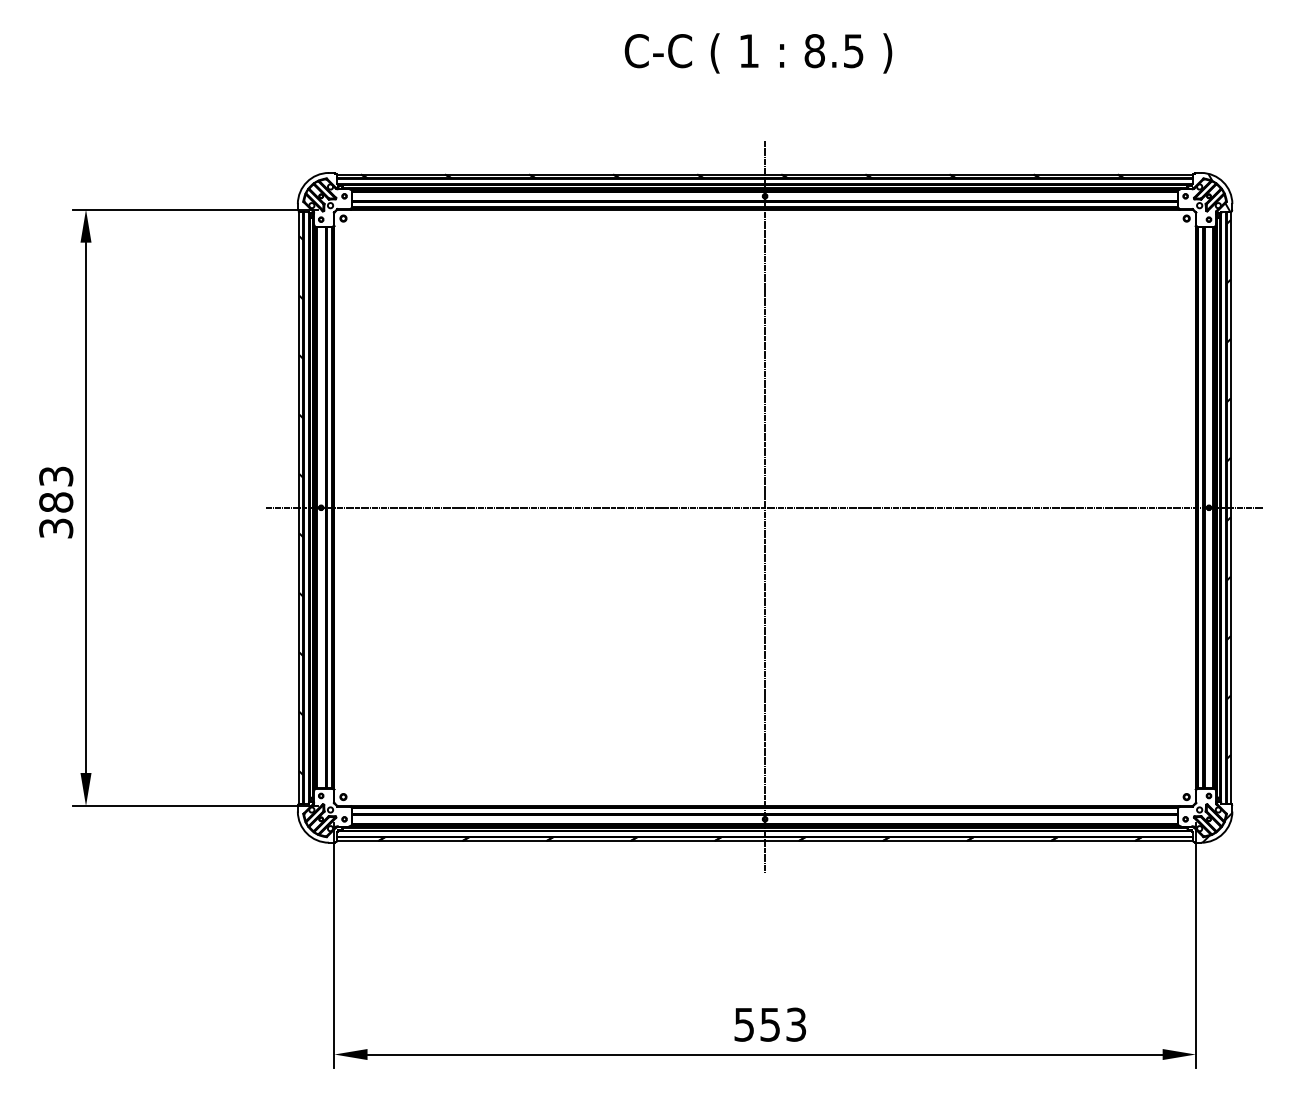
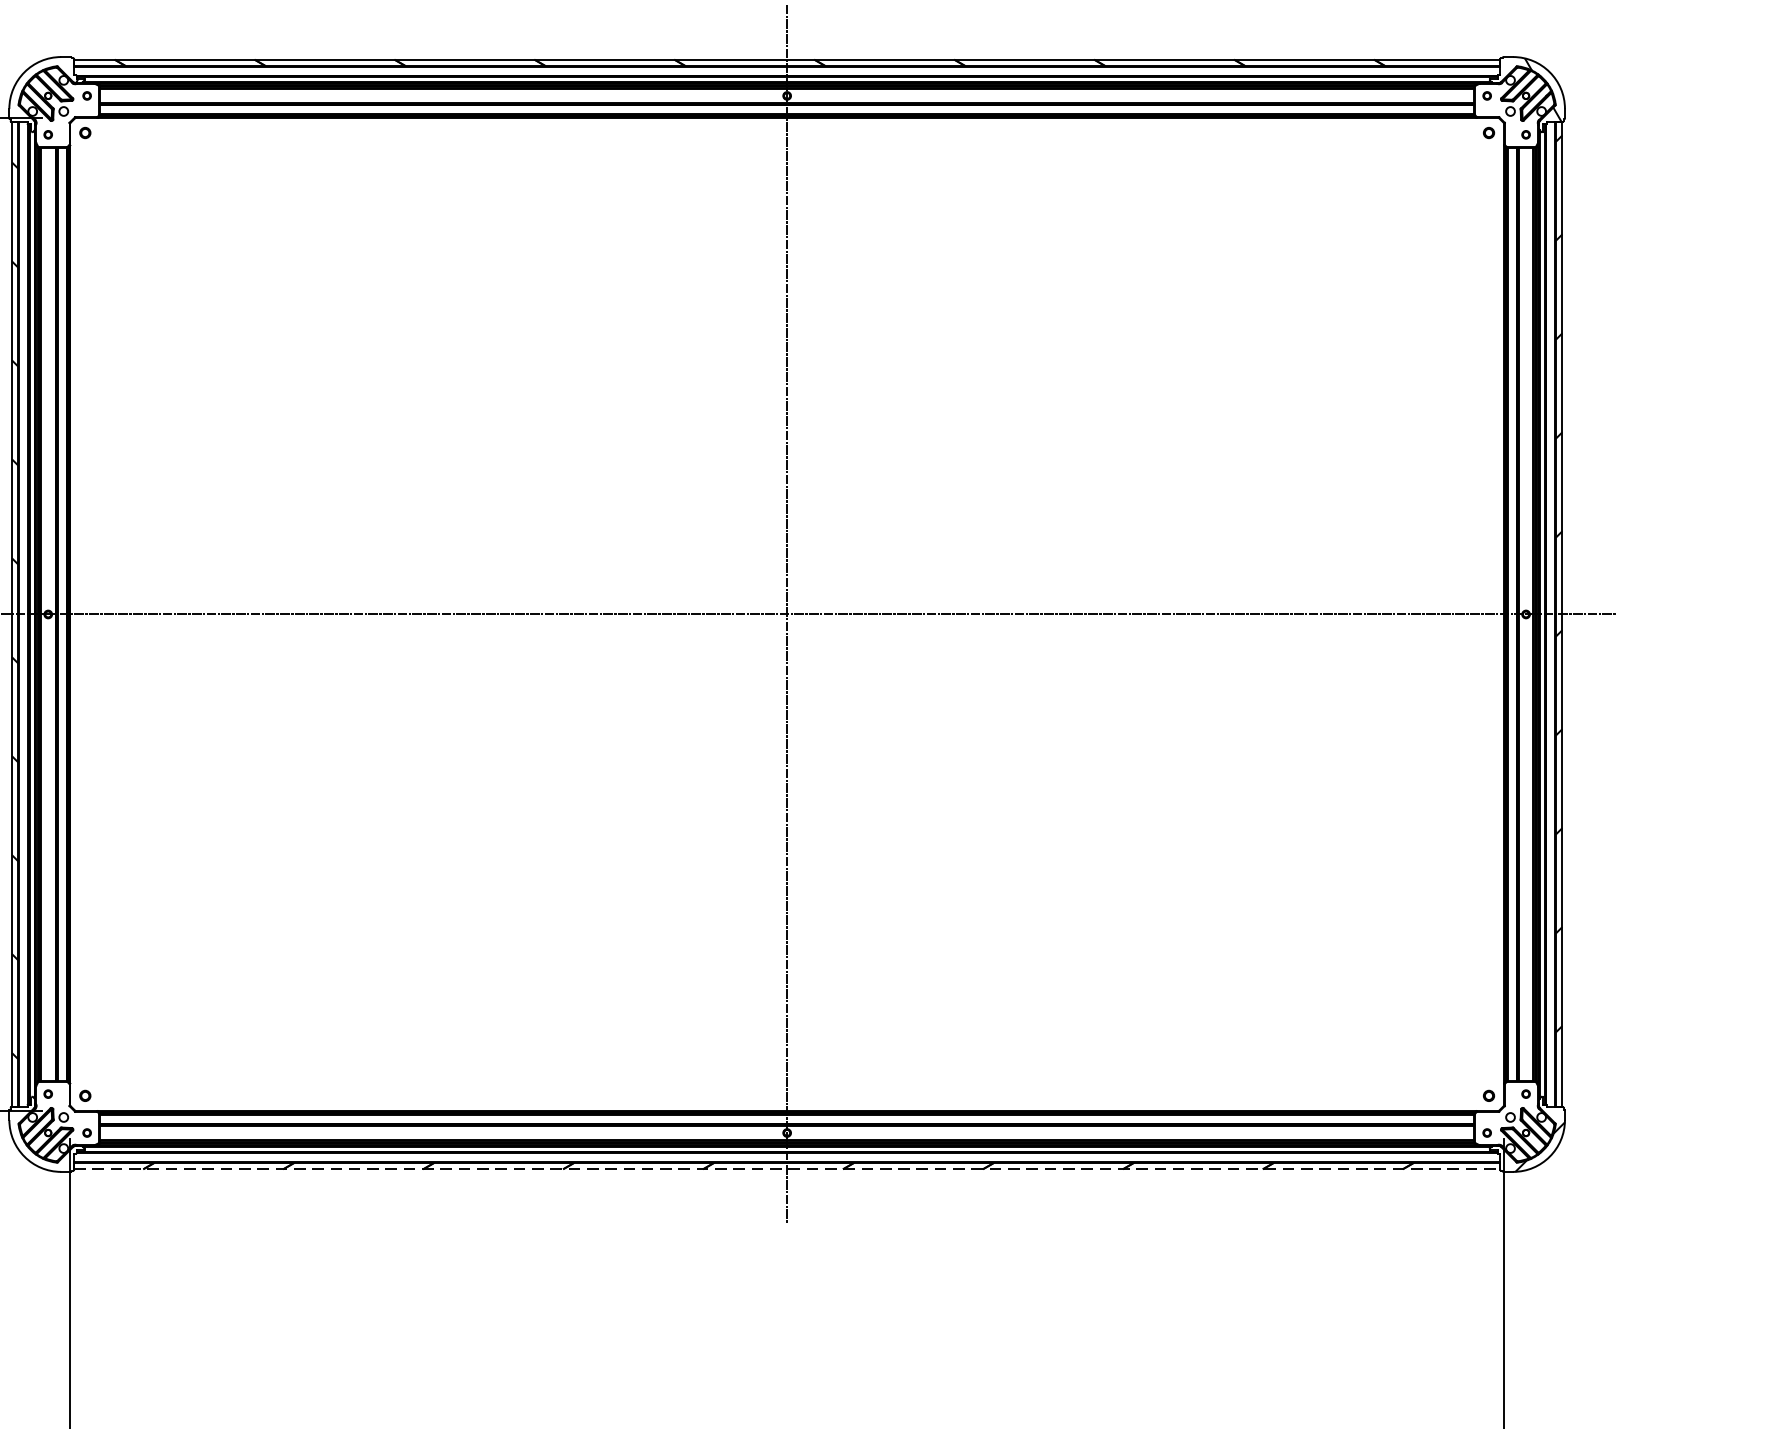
line: (765, 841) -> (787, 1169), solid -> dashed

